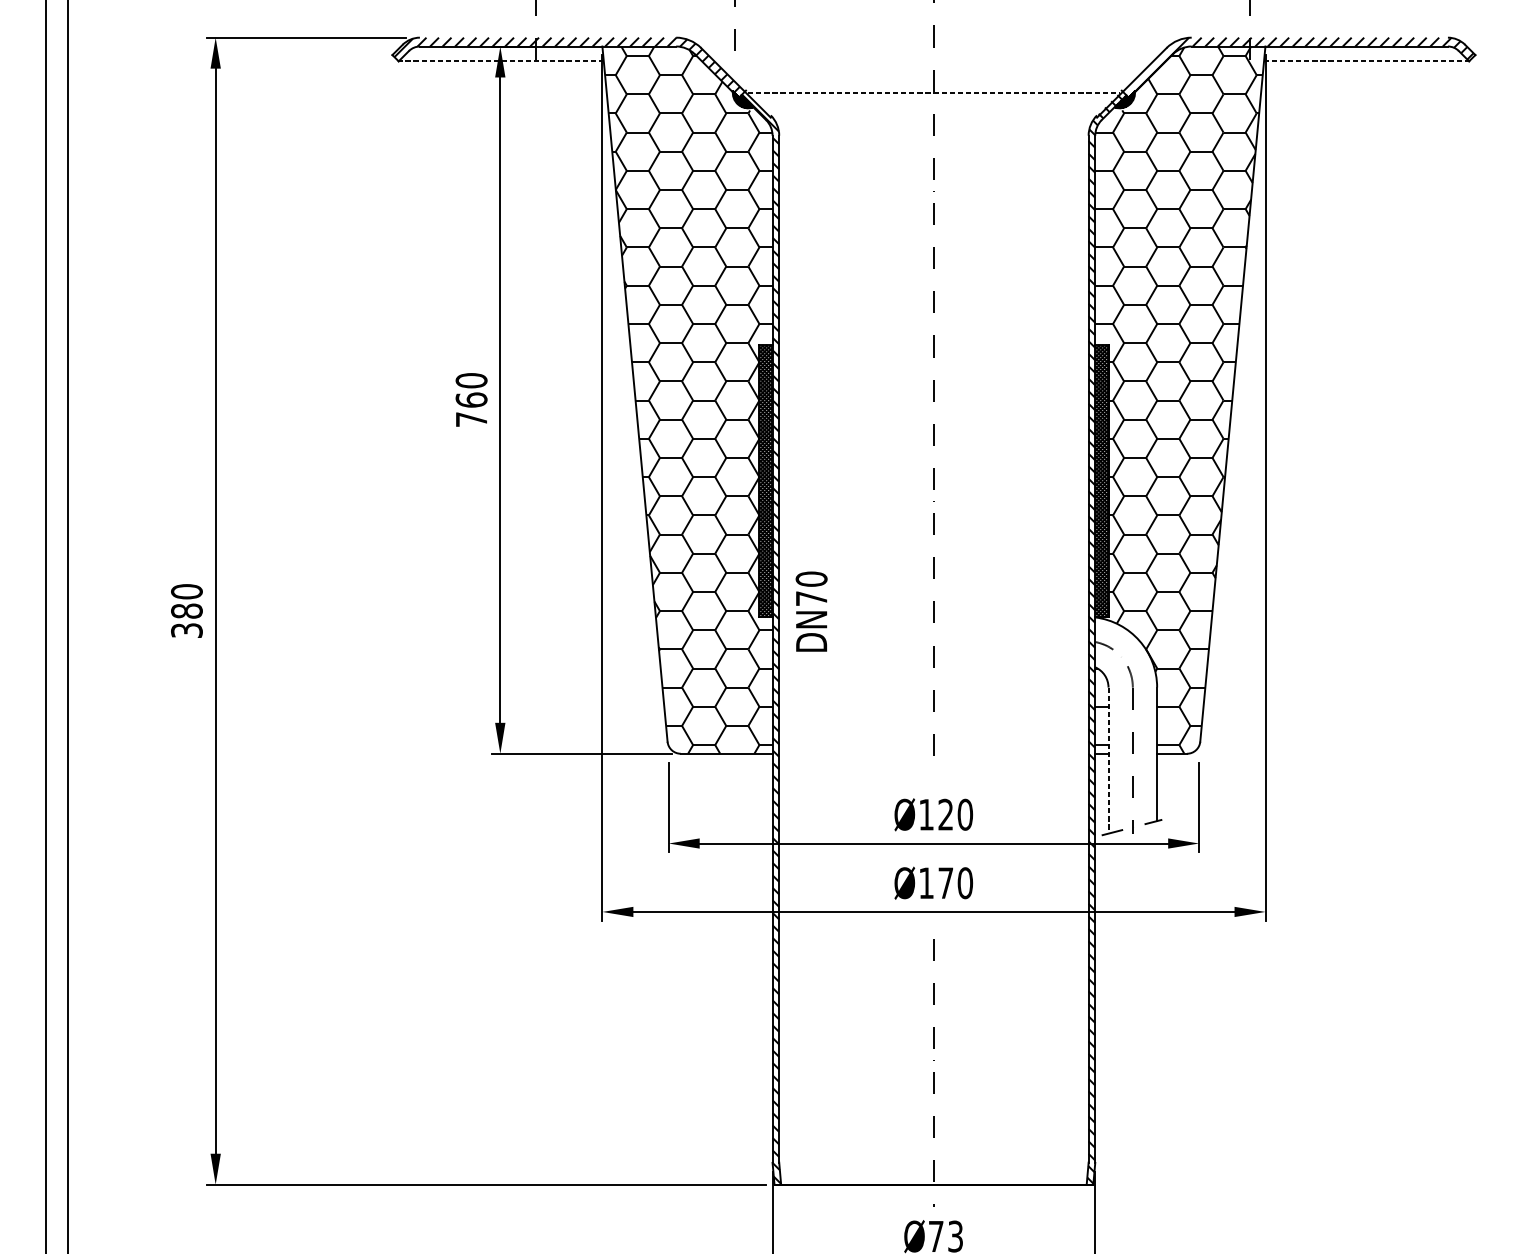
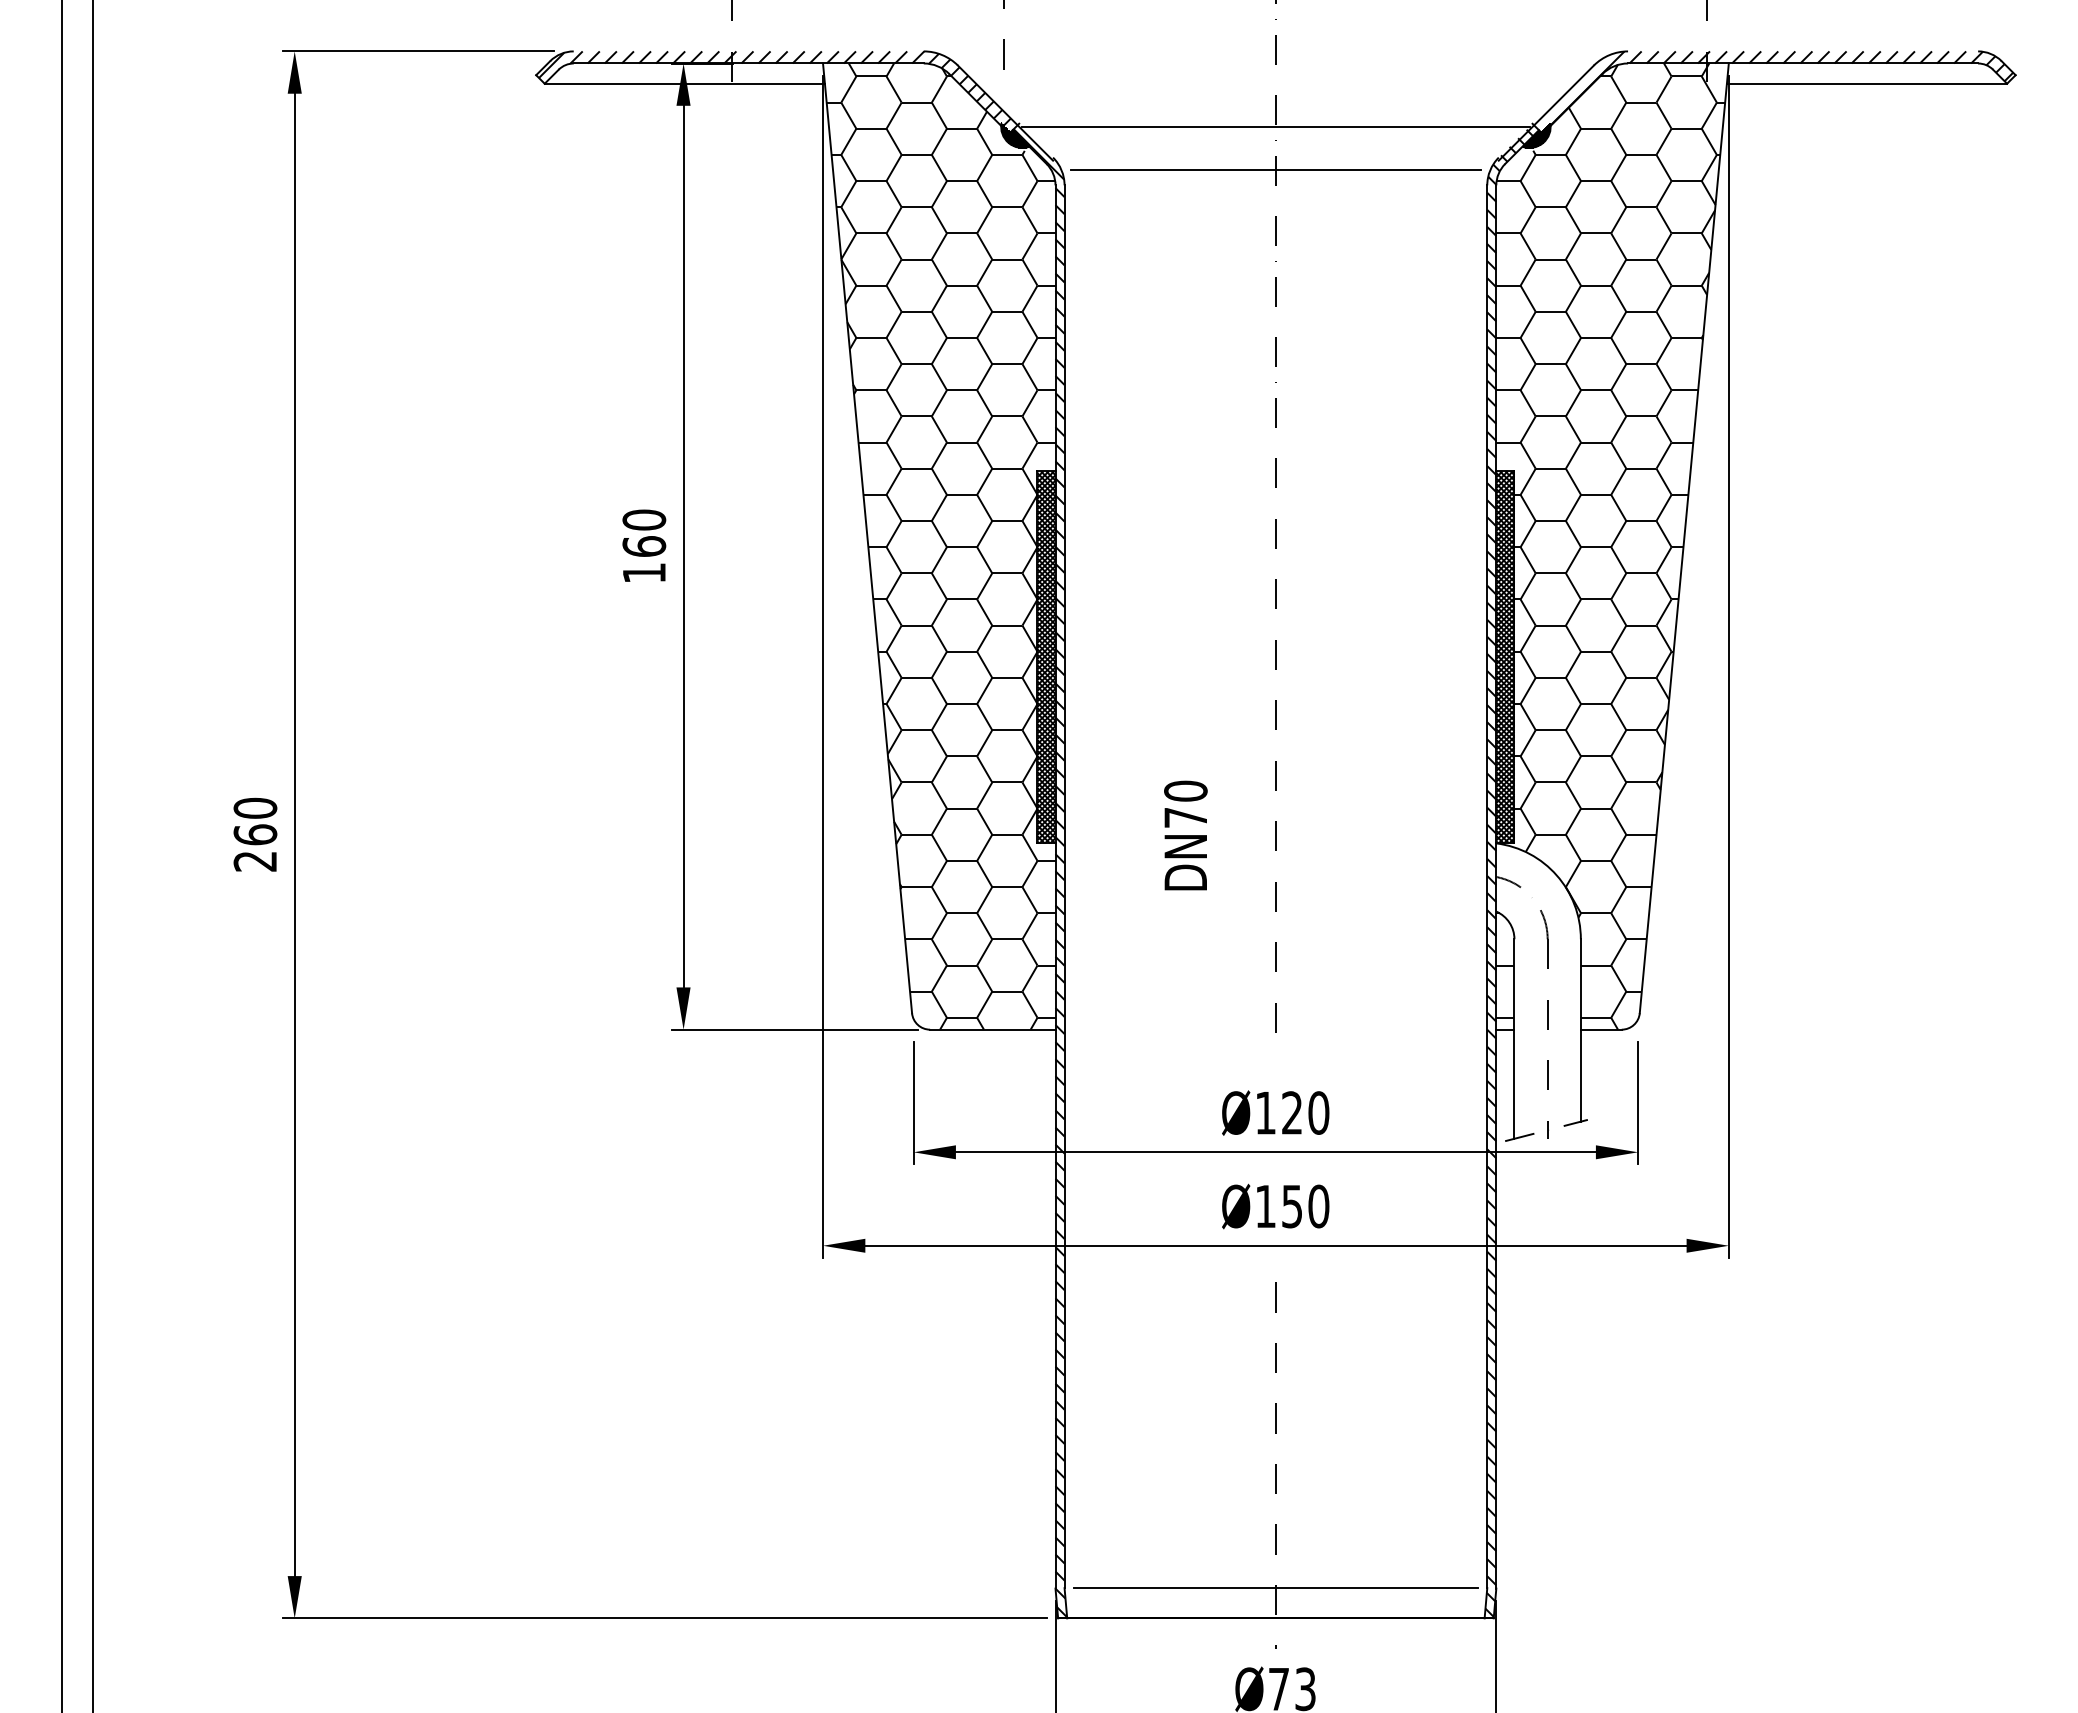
line: (501, 61) -> (684, 83), dashed -> solid
line: (1366, 61) -> (1867, 83), dashed -> solid
line: (933, 92) -> (1275, 126), dashed -> solid
line: (933, 124) -> (1275, 170), added
text: (471, 419) -> (644, 572), 760 -> 160
text: (811, 611) -> (1185, 835), moved
text: (186, 620) -> (255, 847), 380 -> 260
line: (1108, 760) -> (1514, 1039), dashed -> solid
text: (946, 883) -> (1292, 1206), Ø170 -> Ø150
line: (933, 1162) -> (1275, 1588), added

